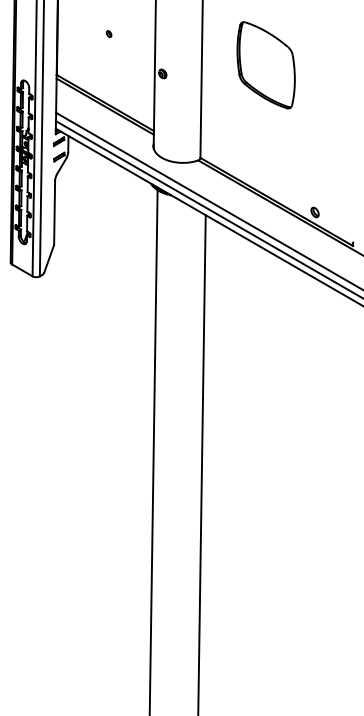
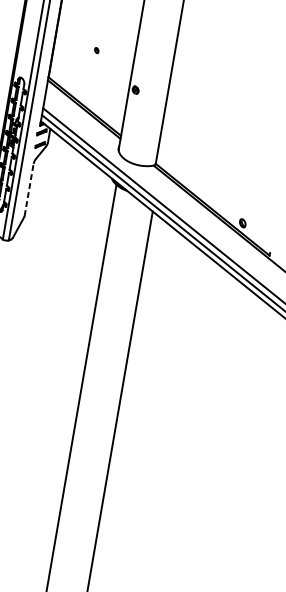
part: (265, 65) -> (221, 96), removed
line: (54, 212) -> (29, 189), solid -> dashed

